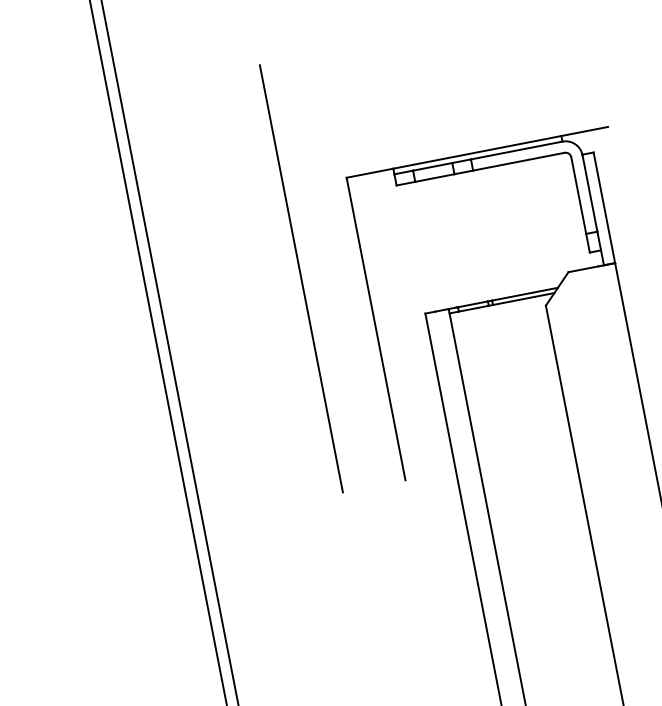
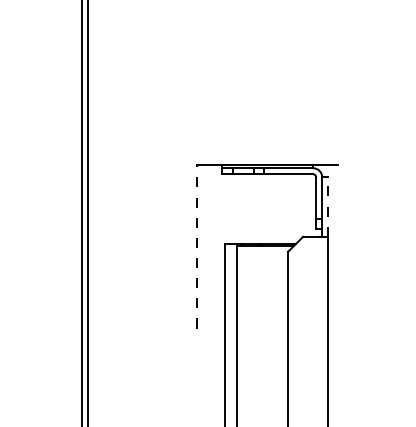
line: (604, 206) -> (328, 206), solid -> dashed
line: (301, 277) -> (163, 212), removed
line: (376, 328) -> (197, 246), solid -> dashed

